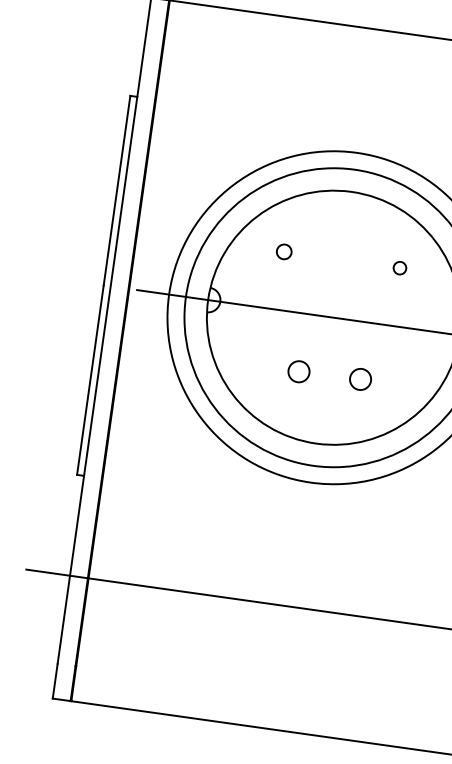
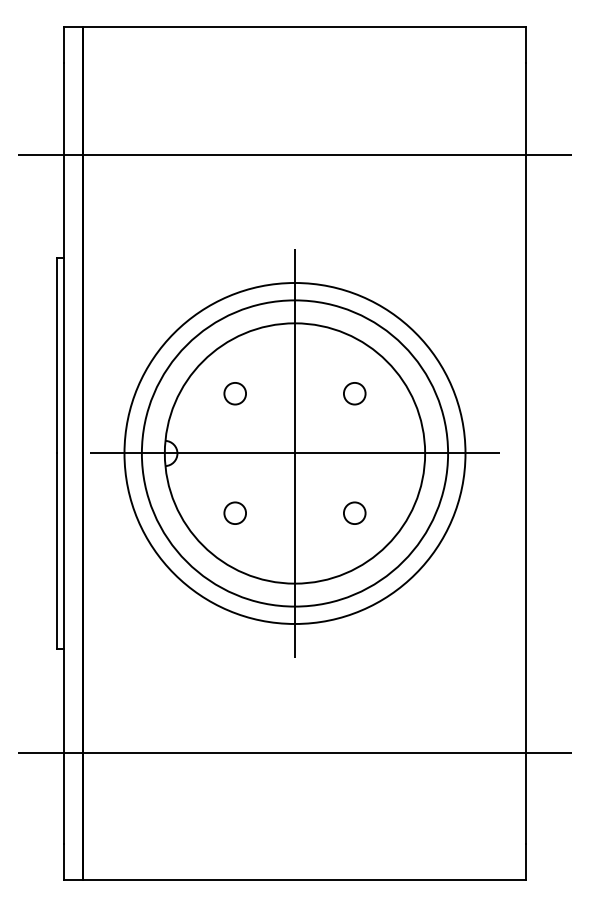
circle: (283, 251) -> (234, 393), size x1.43
circle: (399, 267) -> (354, 393), size x1.67
line: (333, 317) -> (294, 453), added
circle: (298, 370) -> (234, 512), moved
circle: (360, 378) -> (354, 512), moved

